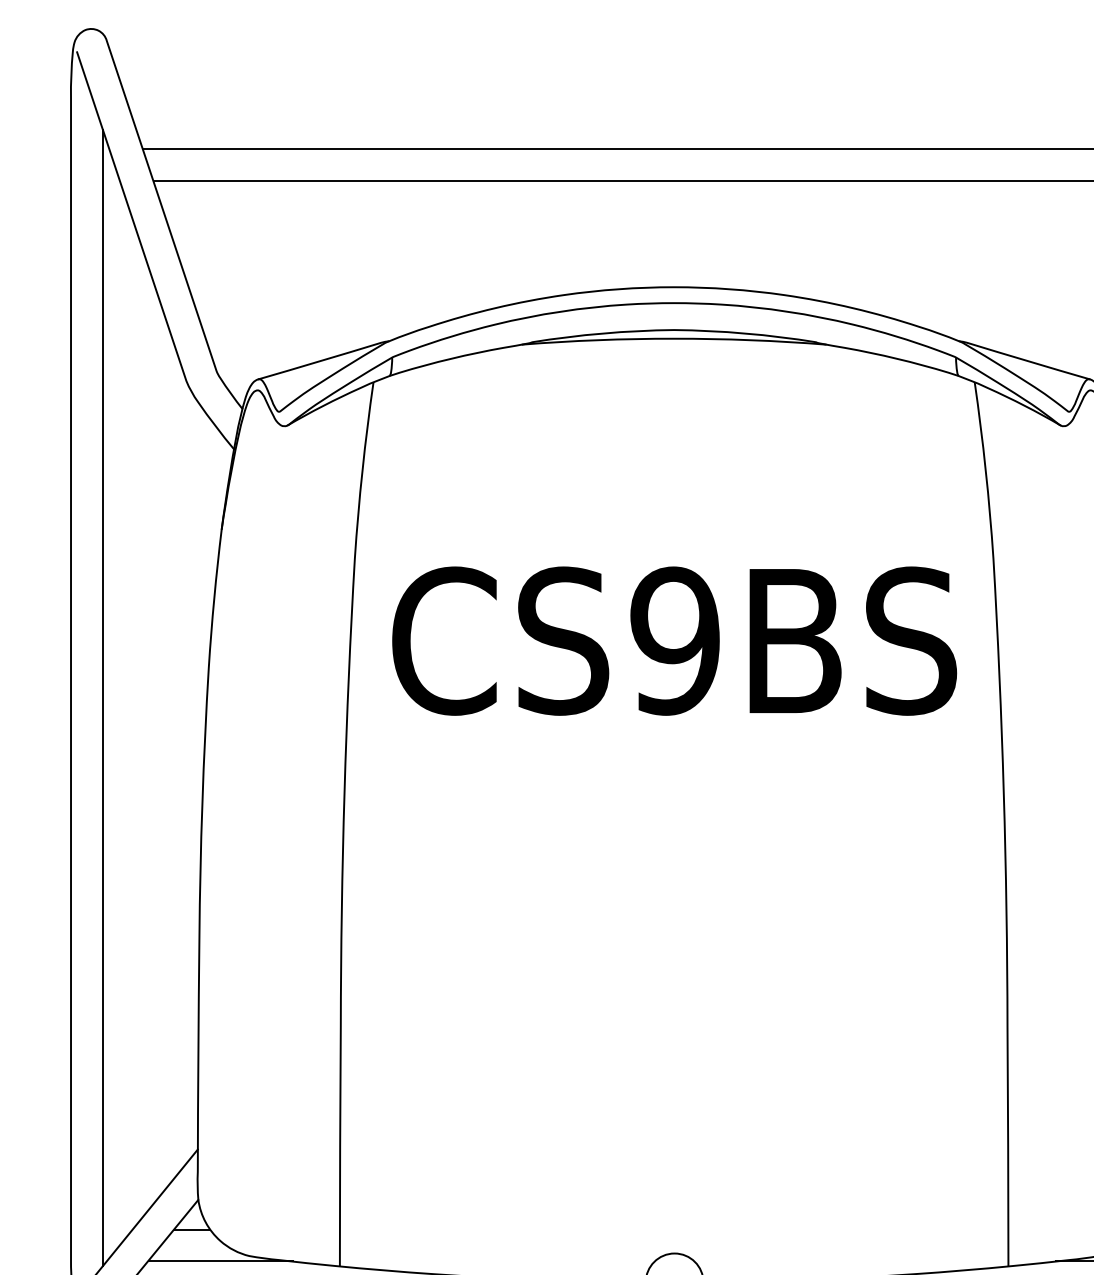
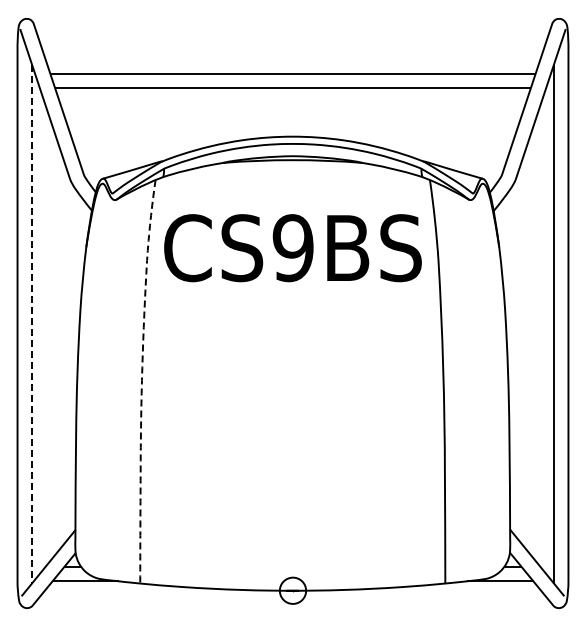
text: (673, 641) -> (292, 248), moved
line: (103, 698) -> (32, 324), solid -> dashed
line: (344, 823) -> (142, 381), solid -> dashed

